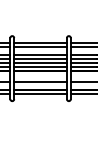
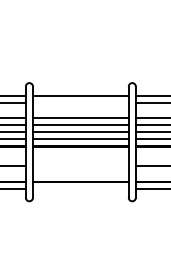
line: (40, 46) -> (80, 101), removed
line: (40, 81) -> (80, 165), removed
line: (40, 94) -> (80, 189), removed

